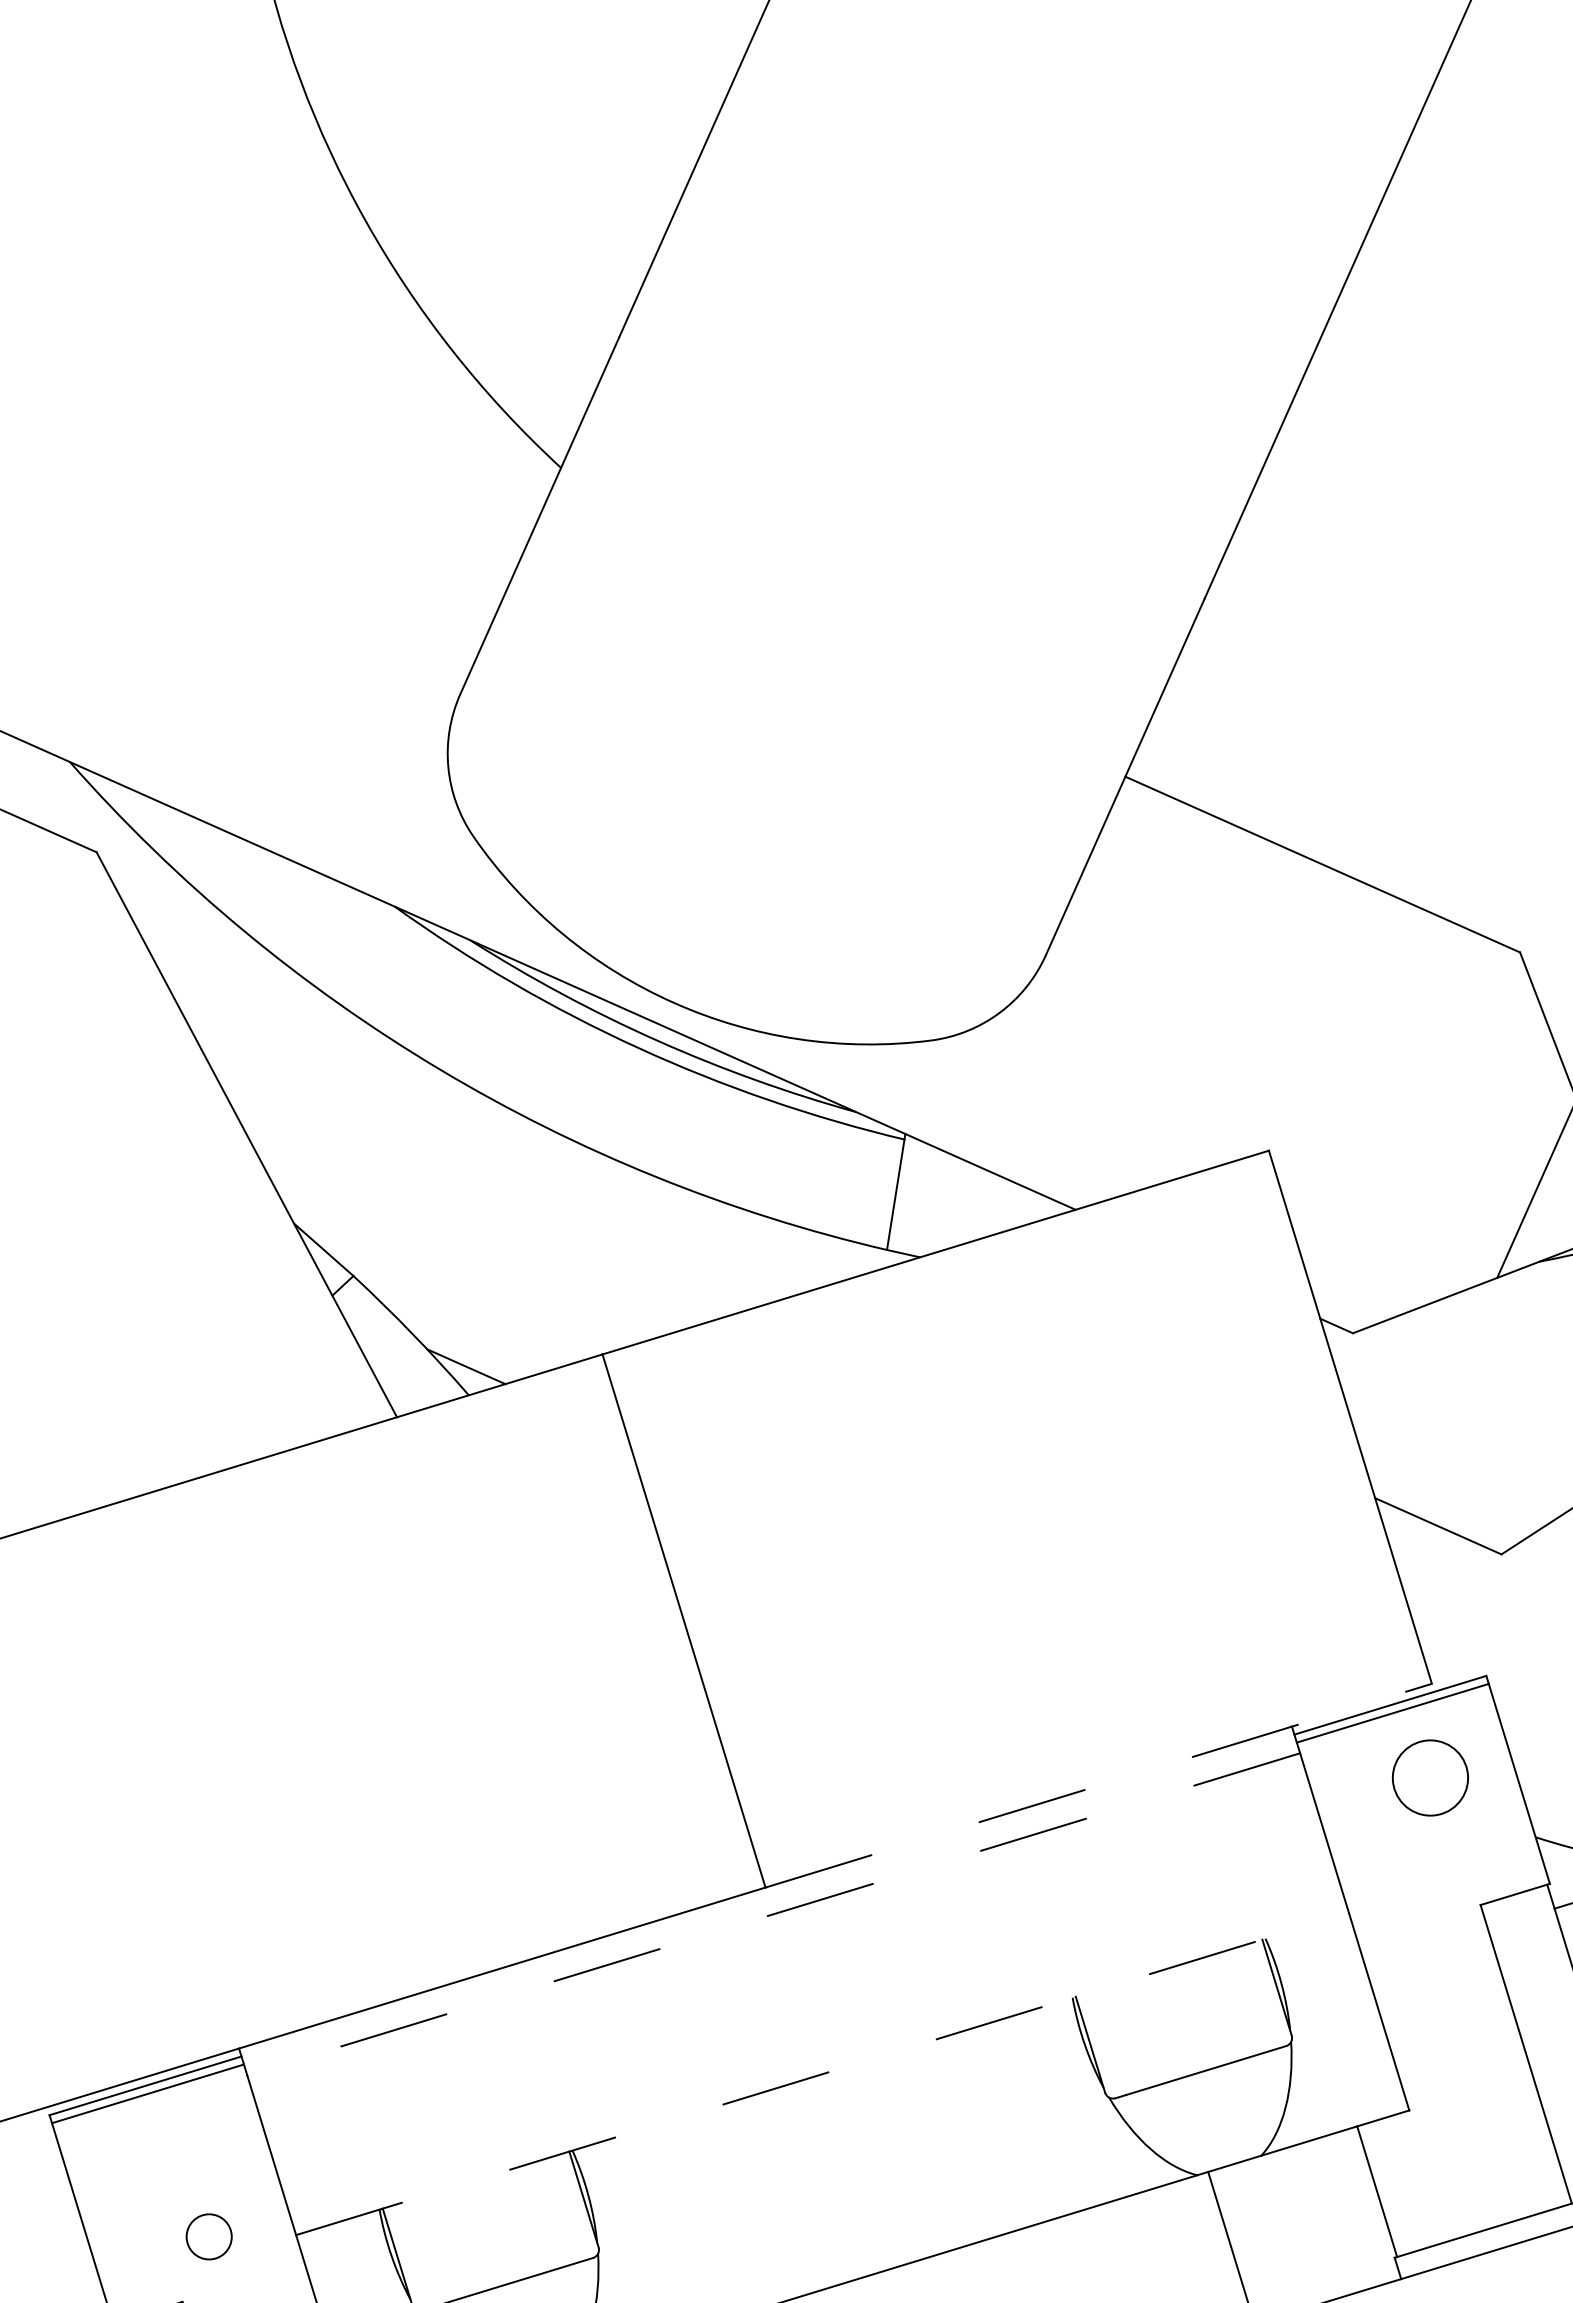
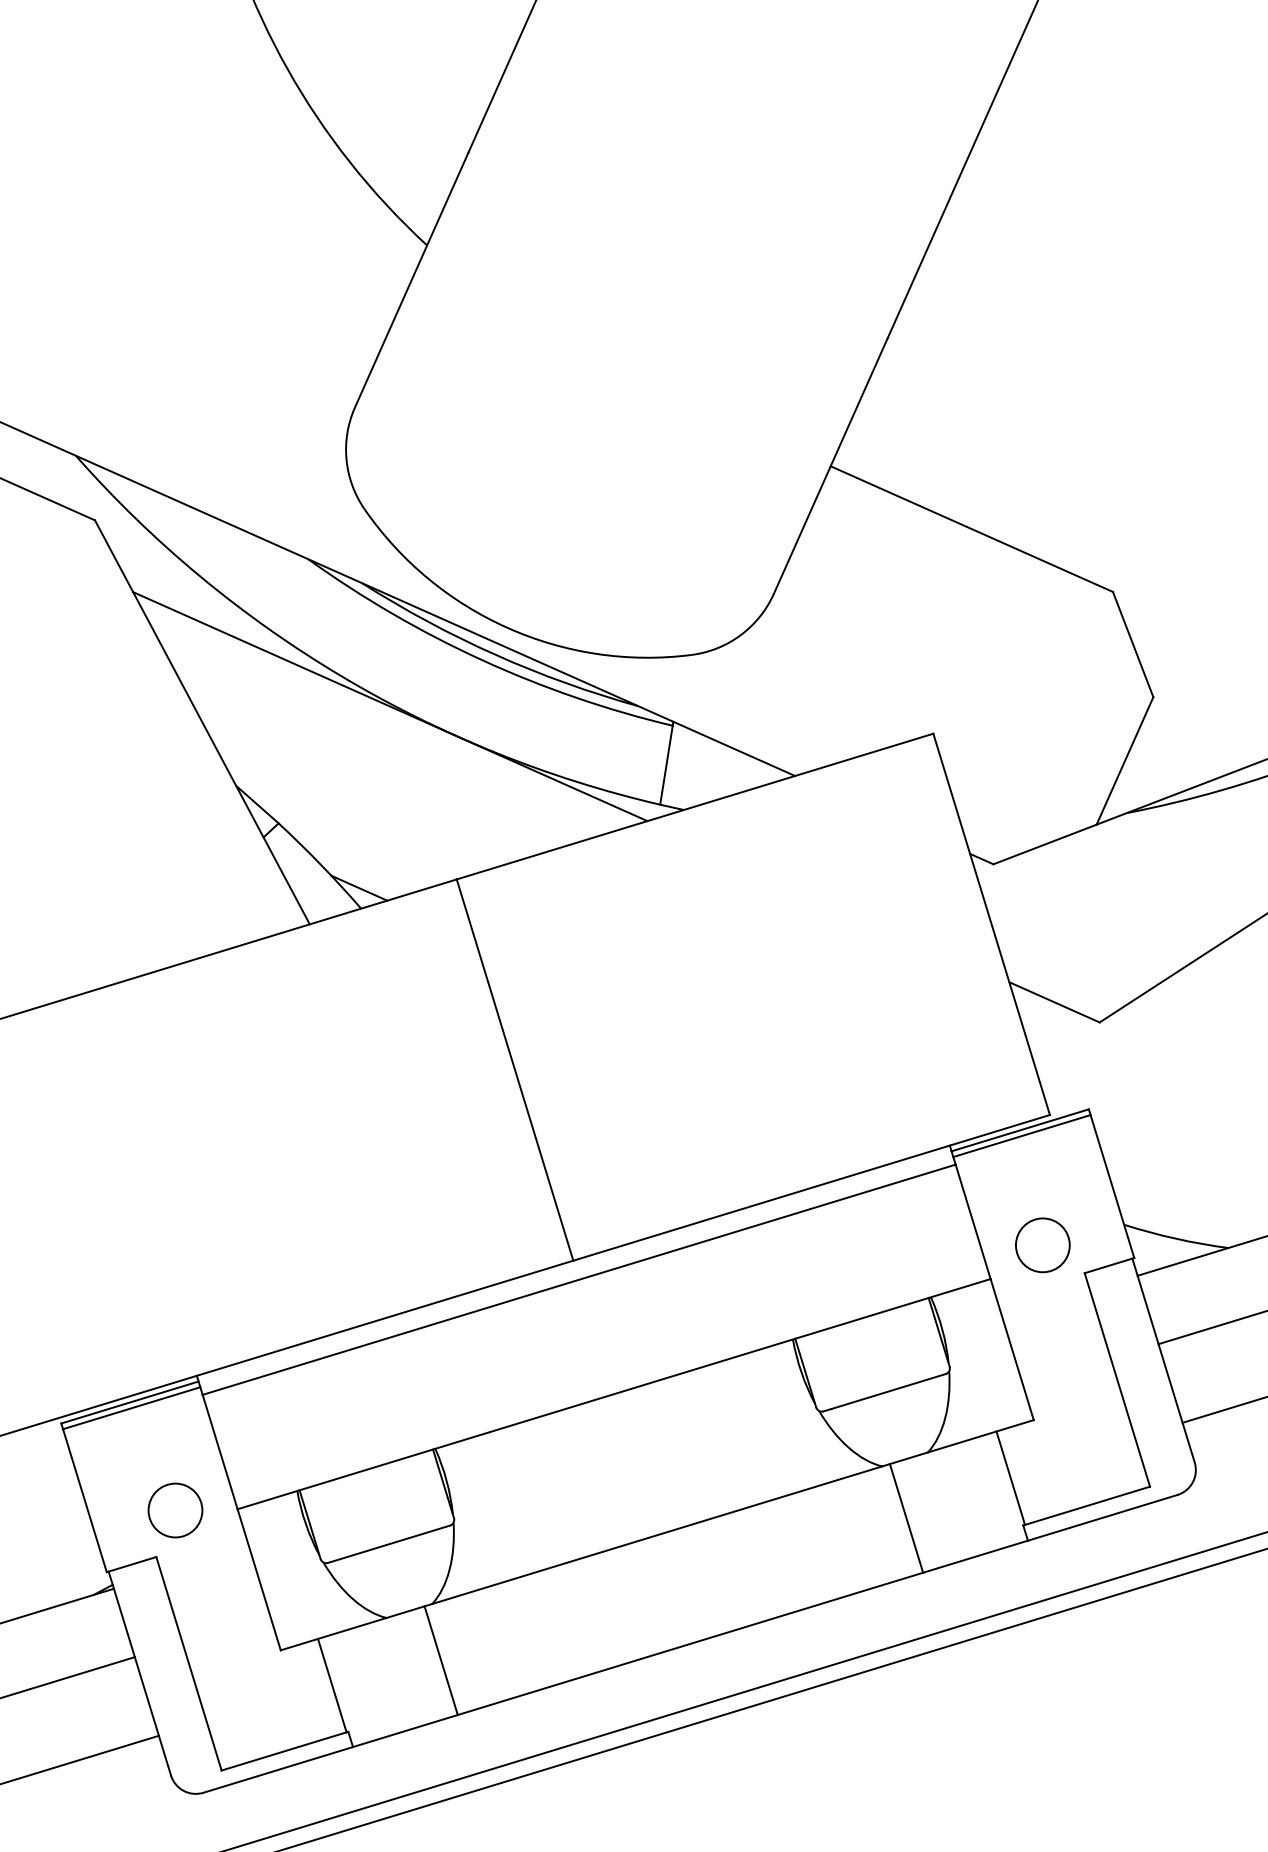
line: (509, 1112) -> (390, 706), added
circle: (1429, 1778) -> (1042, 1245), moved
line: (1099, 1785) -> (812, 1187), dashed -> solid
line: (774, 1913) -> (579, 1279), dashed -> solid
line: (823, 2074) -> (614, 1394), dashed -> solid
circle: (209, 2236) -> (175, 1510), size x1.67

